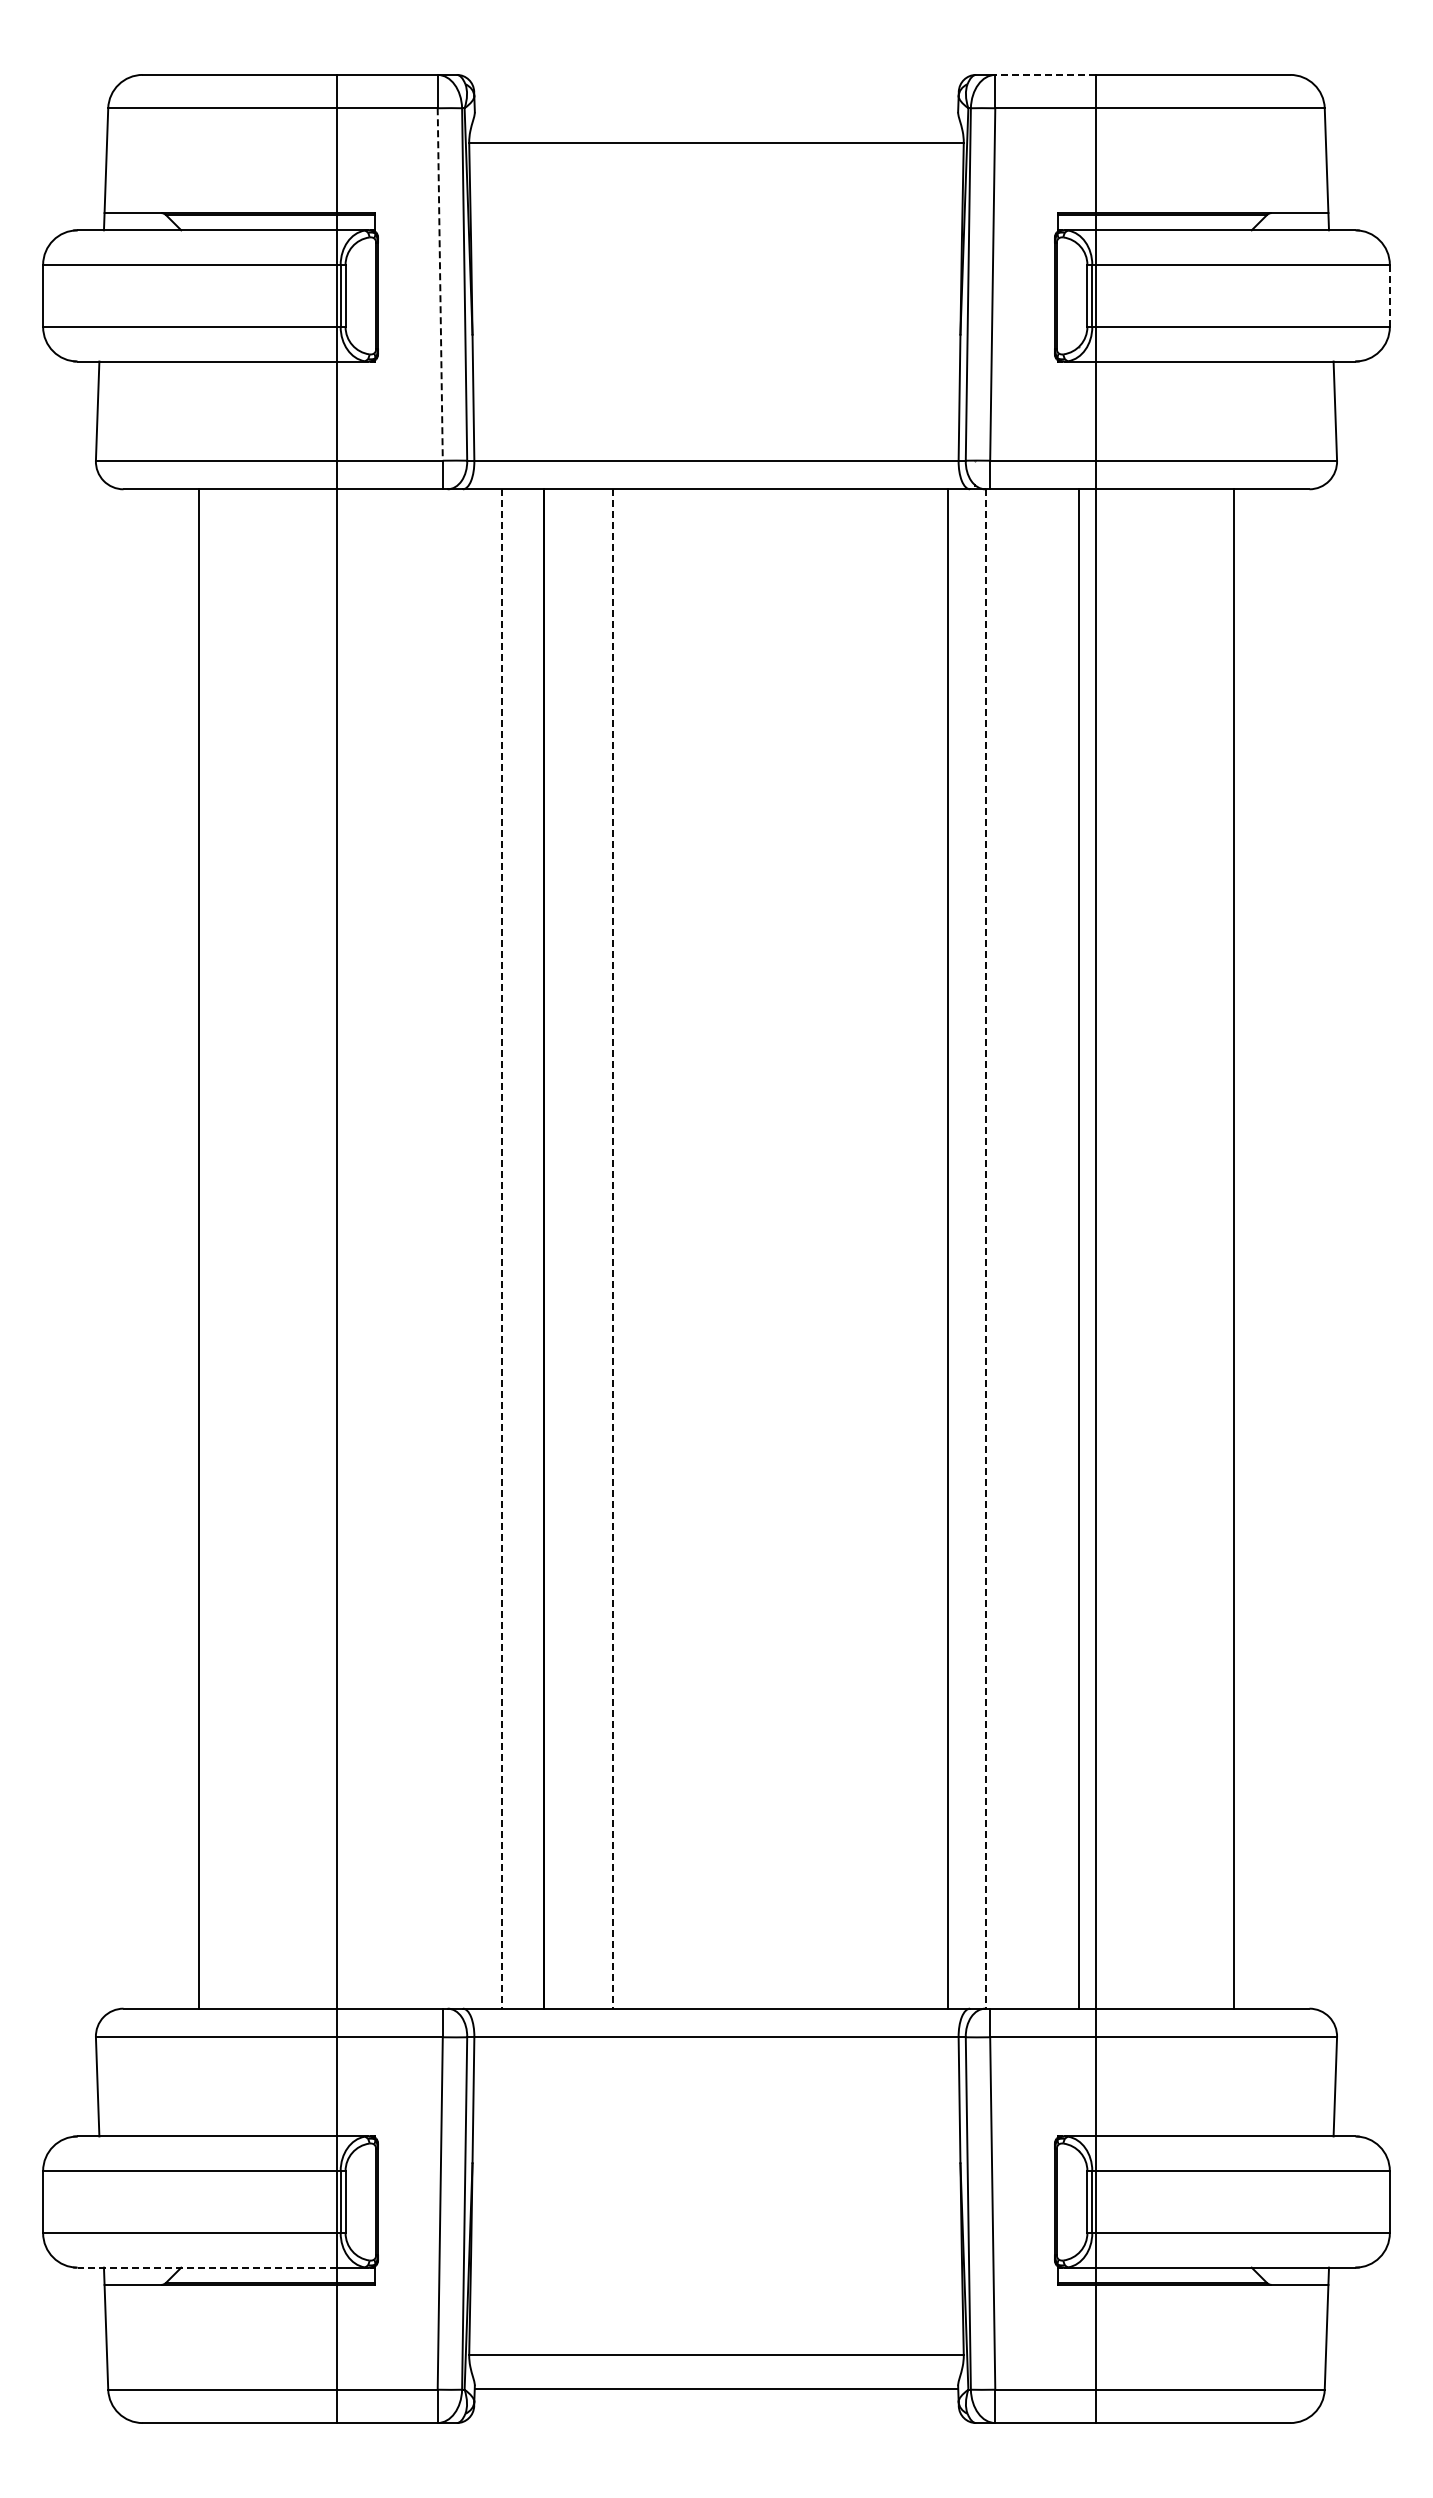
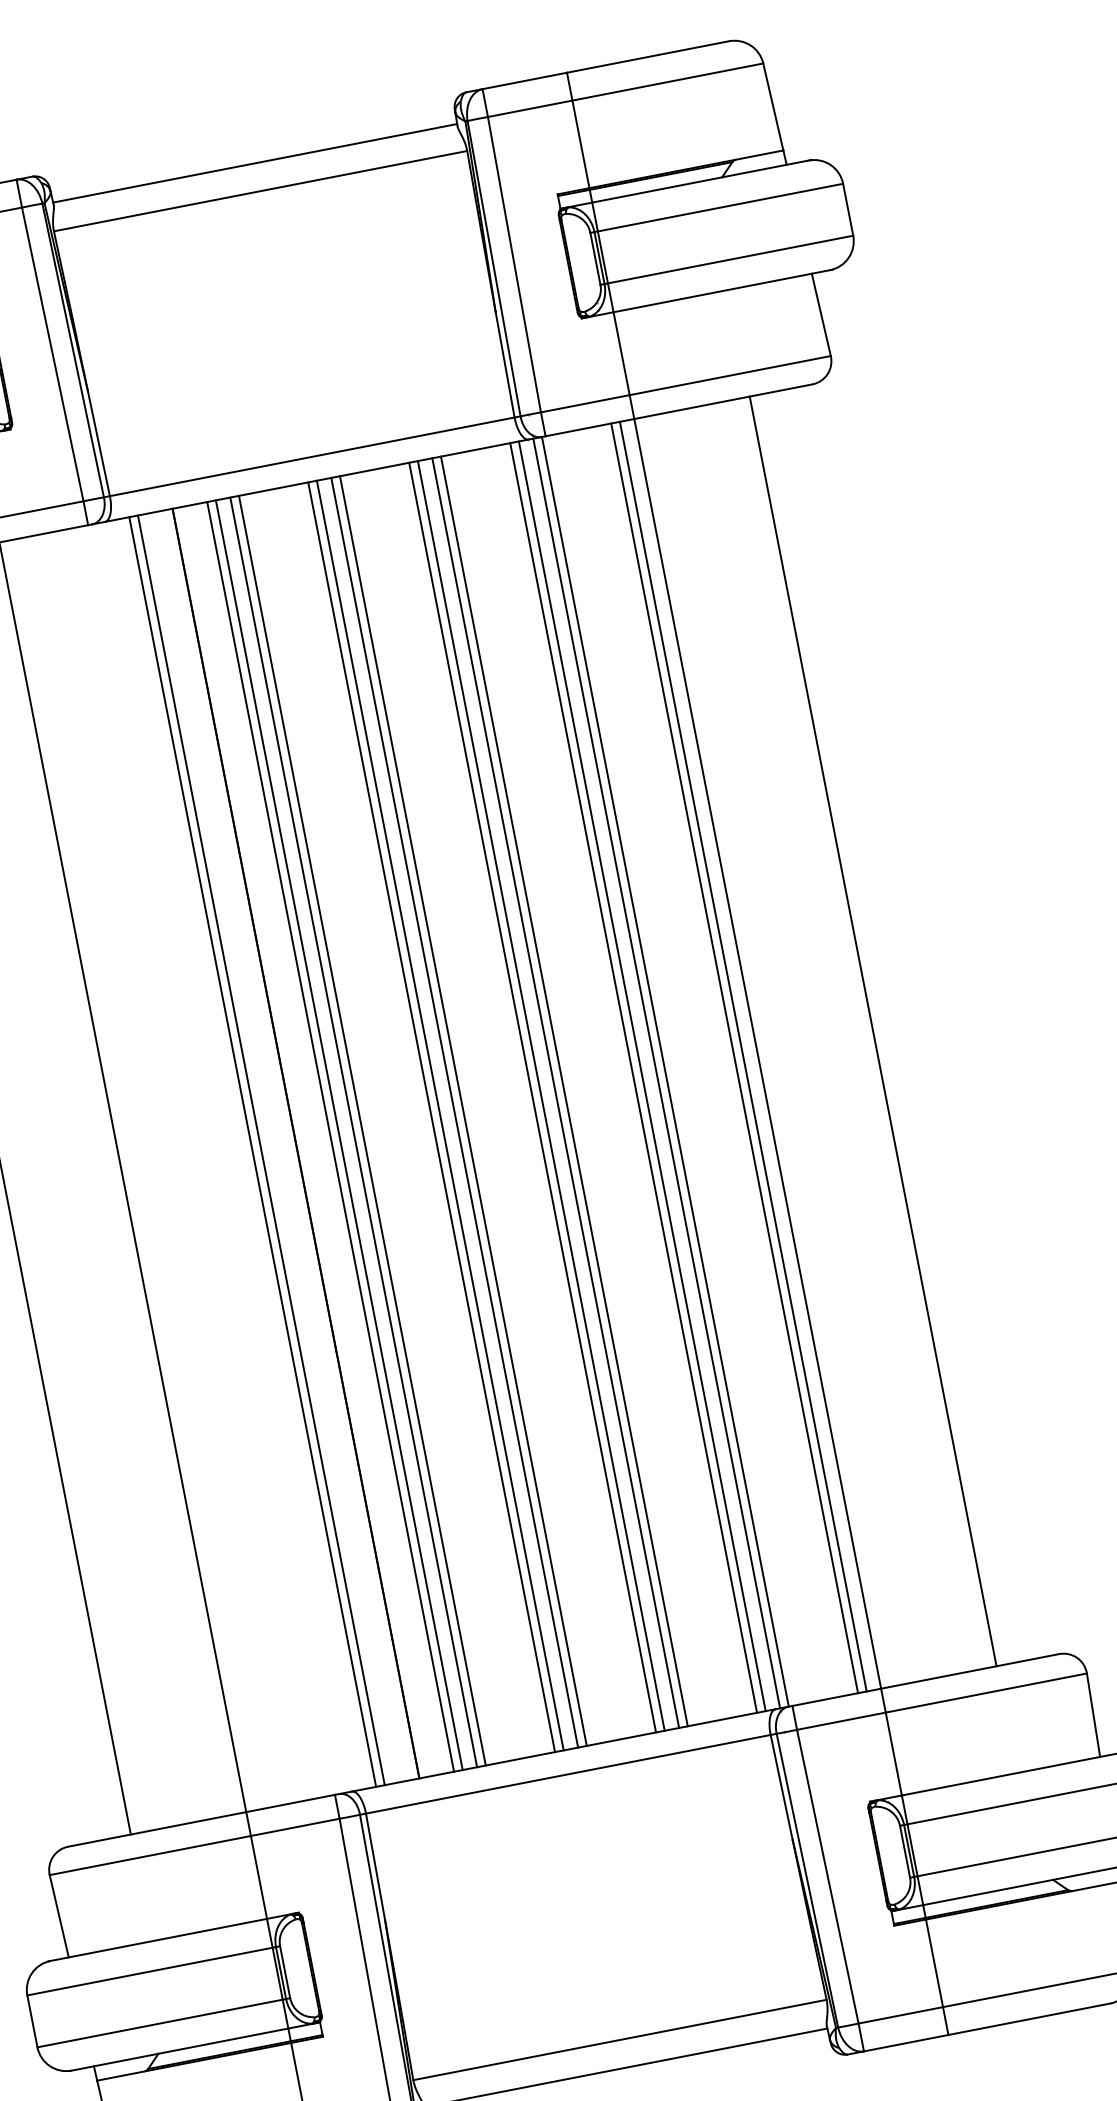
line: (1045, 74) -> (524, 80), dashed -> solid
line: (716, 109) -> (255, 163), added
line: (440, 284) -> (52, 354), dashed -> solid
line: (1389, 296) -> (847, 210), dashed -> solid
line: (492, 1248) -> (253, 1151), added
line: (585, 1248) -> (330, 1136), added
line: (595, 1248) -> (339, 1134), added
line: (623, 1248) -> (362, 1130), added
line: (706, 1248) -> (431, 1116), added
line: (716, 1248) -> (440, 1115), added
line: (733, 1248) -> (454, 1112), added
line: (744, 1248) -> (463, 1110), added
line: (826, 1248) -> (532, 1097), added
line: (837, 1248) -> (541, 1095), added
line: (854, 1248) -> (555, 1092), added
line: (864, 1248) -> (563, 1091), added
line: (958, 1248) -> (642, 1075), added
line: (975, 1248) -> (656, 1073), added
line: (1068, 1248) -> (734, 1057), added
line: (502, 1249) -> (261, 1150), dashed -> solid
line: (612, 1249) -> (353, 1132), dashed -> solid
line: (985, 1249) -> (665, 1072), dashed -> solid
line: (206, 2267) -> (179, 2049), dashed -> solid

